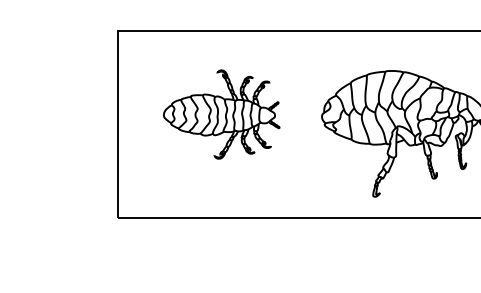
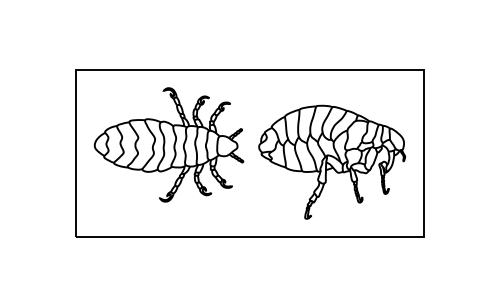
part: (221, 114) -> (168, 144), size x1.43

